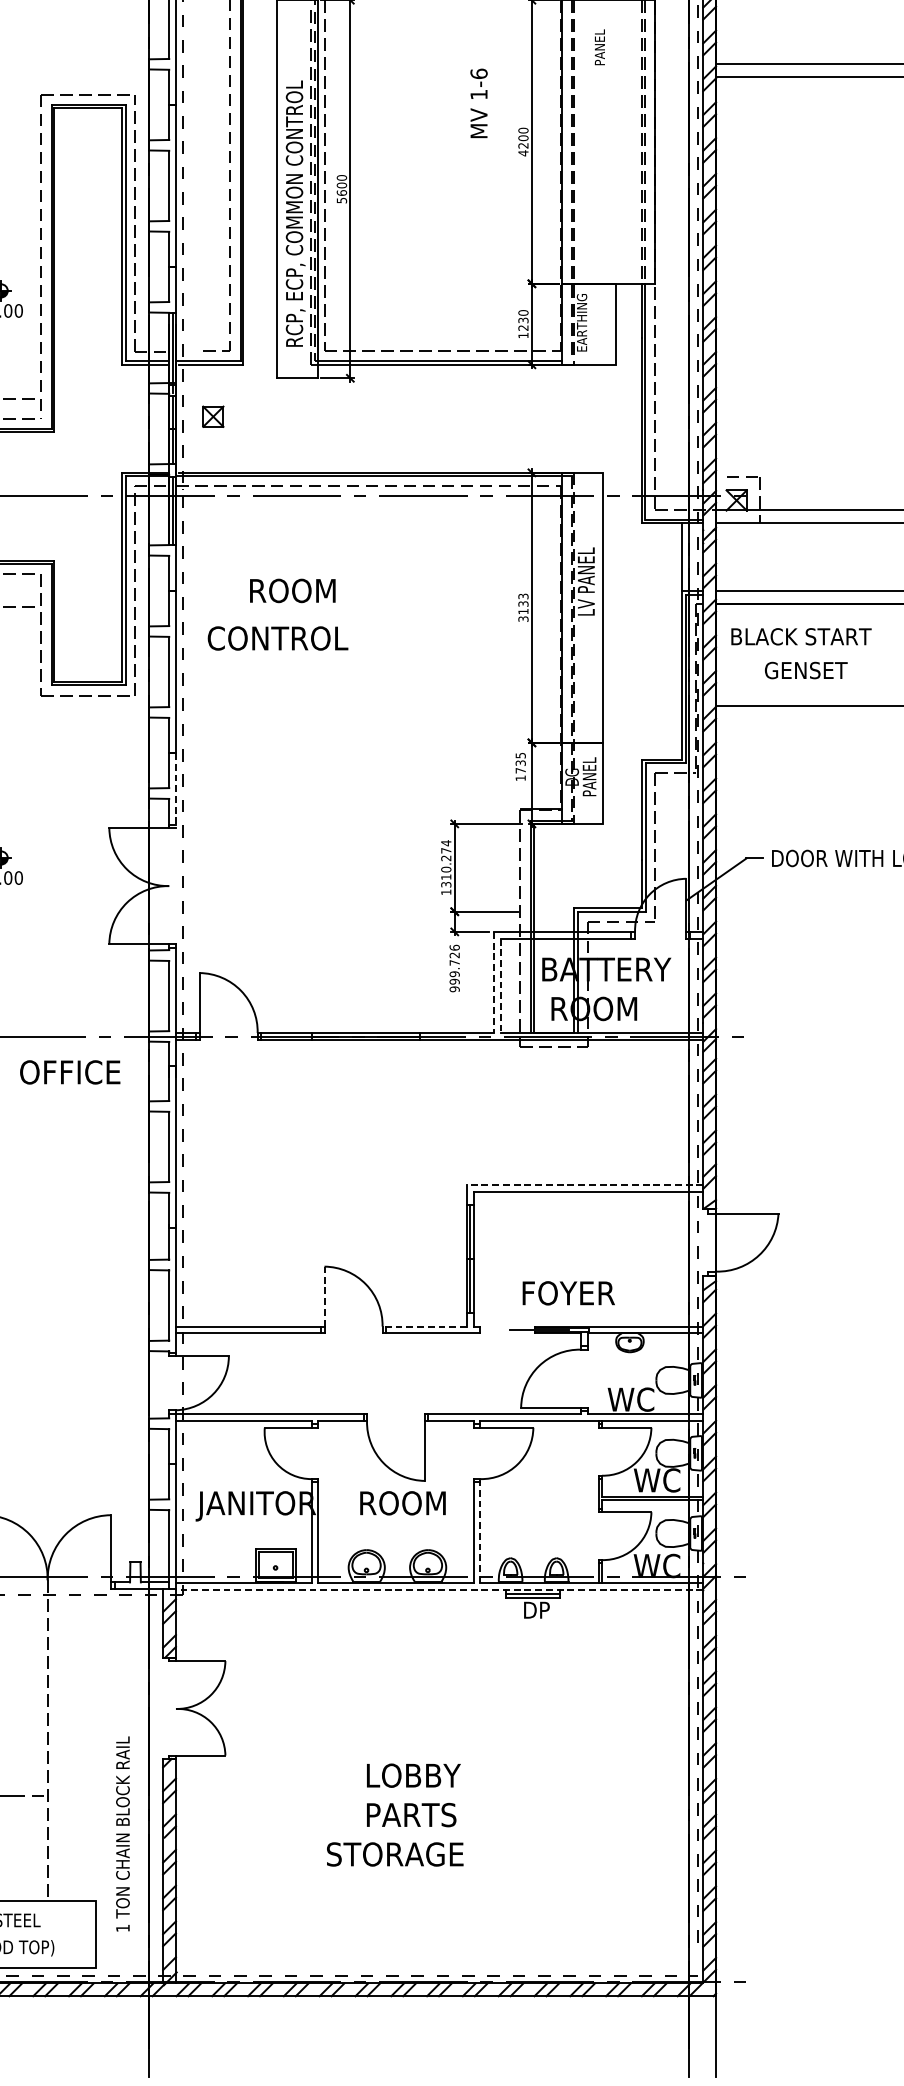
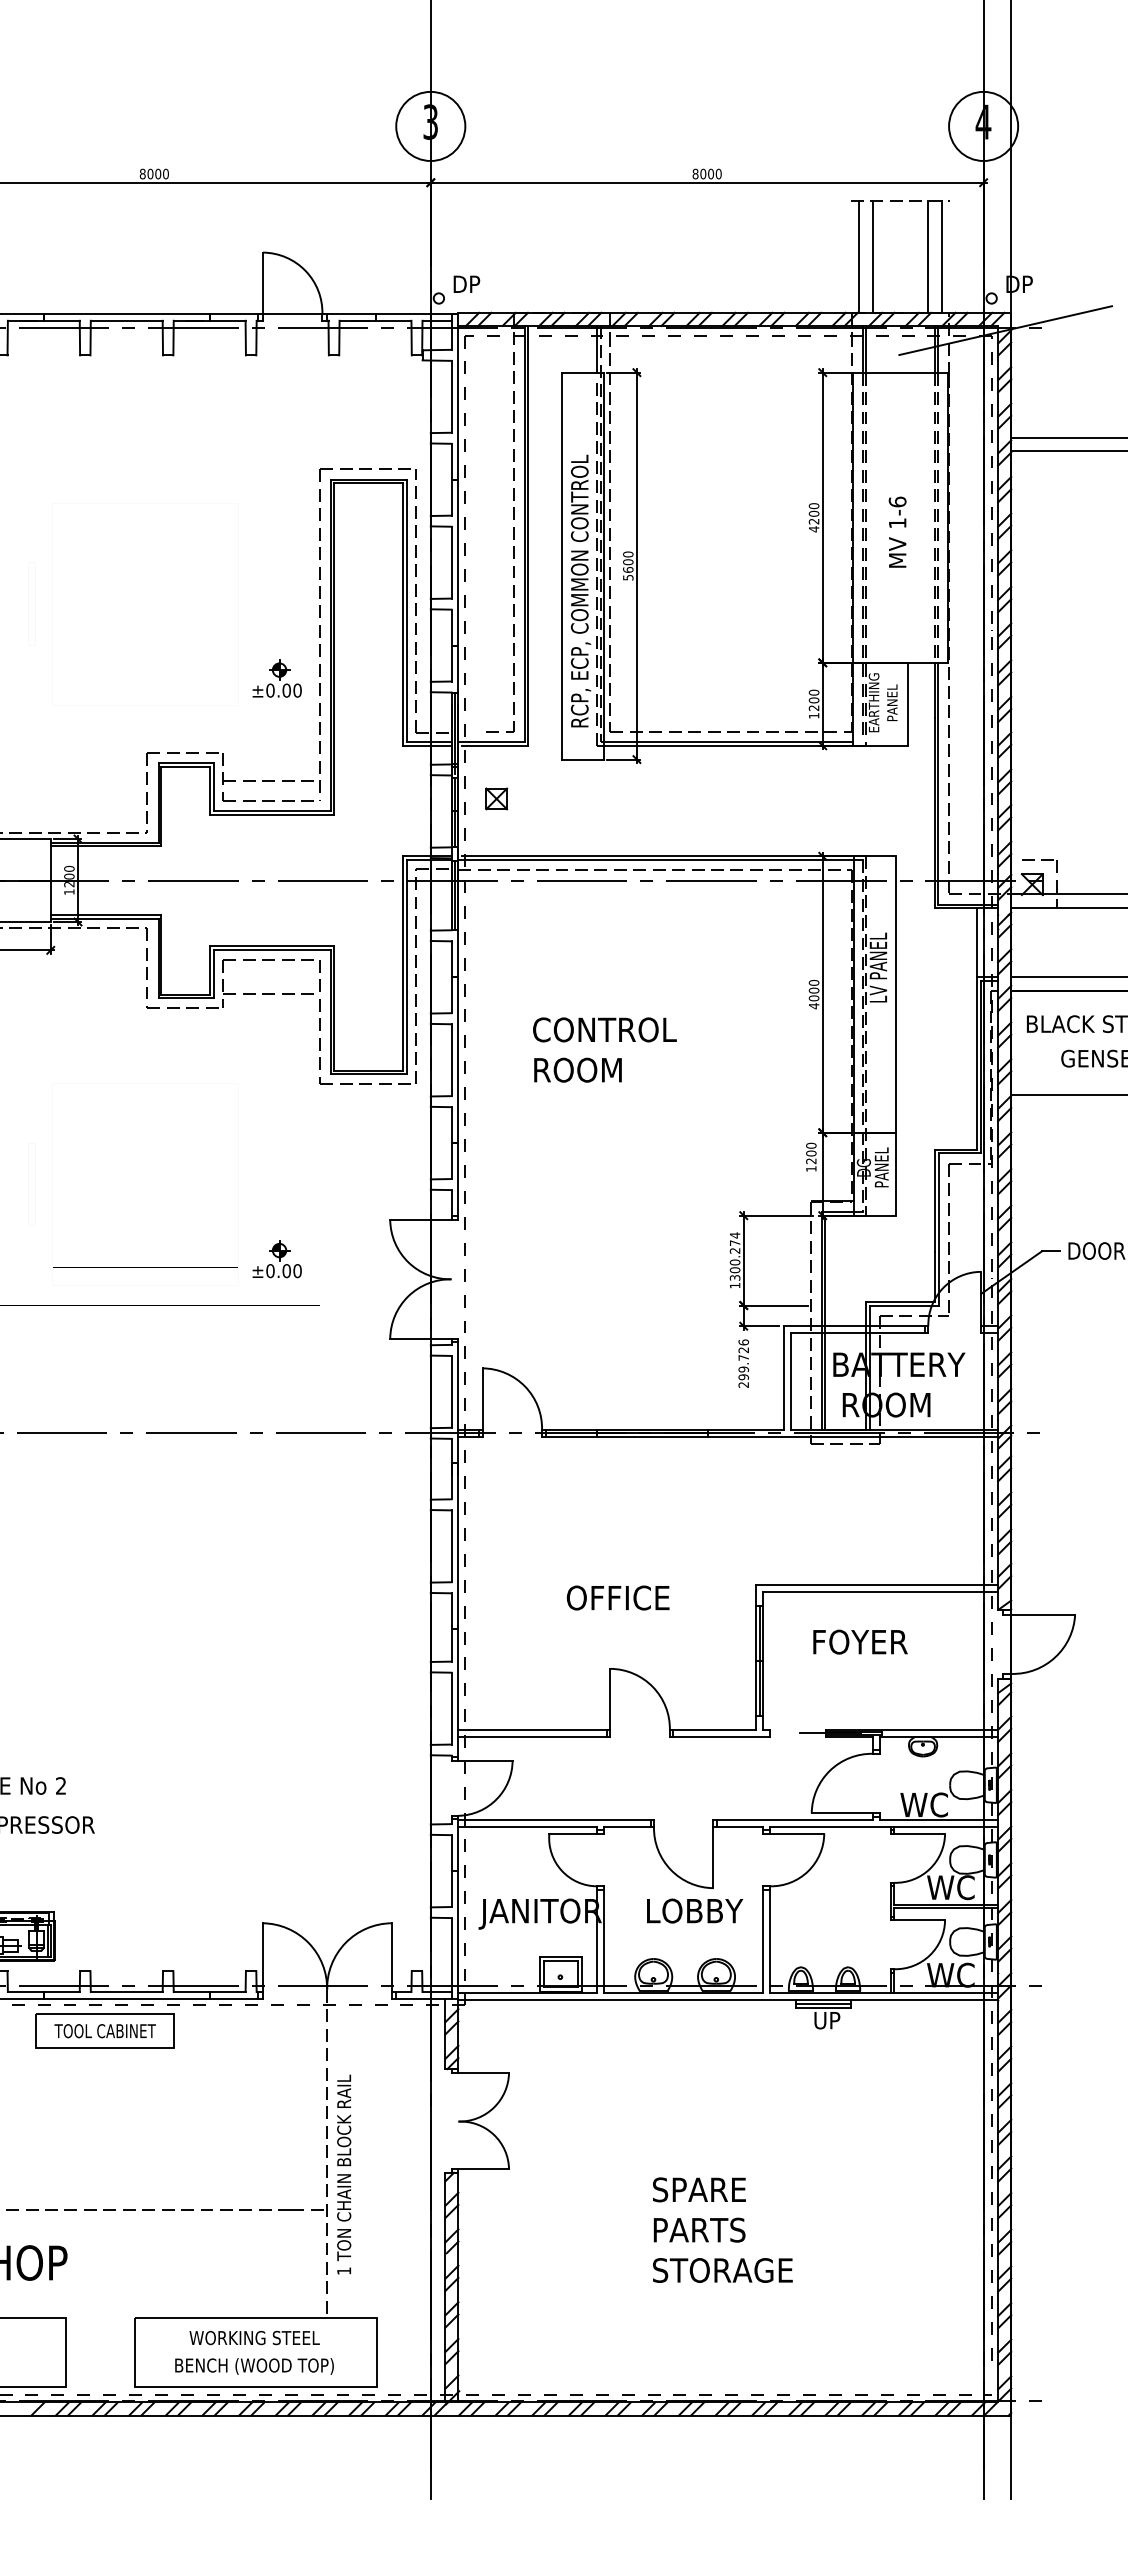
text: (600, 47) -> (892, 702), moved
text: (478, 102) -> (897, 531), moved
text: (522, 320) -> (813, 700), 1230 -> 1200
text: (292, 590) -> (577, 1069), moved
text: (522, 607) -> (813, 994), 3133 -> 4000
text: (277, 638) -> (604, 1029), moved
text: (520, 763) -> (811, 1153), 1735 -> 1200
line: (176, 791) -> (458, 1182), dashed -> solid
text: (445, 877) -> (734, 1270), 1310.274 -> 1300.274
line: (493, 982) -> (783, 1378), dashed -> solid
line: (500, 986) -> (790, 1382), dashed -> solid
text: (454, 988) -> (743, 1384), 999.726 -> 299.726
text: (69, 1071) -> (617, 1597), moved
line: (585, 1185) -> (877, 1585), dashed -> solid
text: (568, 1292) -> (860, 1641), moved
line: (324, 1296) -> (610, 1699), dashed -> solid
line: (424, 1326) -> (712, 1730), dashed -> solid
text: (408, 1502) -> (696, 1910), ROOM -> LOBBY
line: (480, 1532) -> (770, 1940), dashed -> solid
line: (439, 1589) -> (728, 1999), dashed -> solid
text: (536, 1610) -> (827, 2020), DP -> UP
text: (413, 1775) -> (701, 2189), LOBBY -> SPARE
text: (123, 1833) -> (344, 2174), moved
text: (394, 1854) -> (722, 2270), moved

